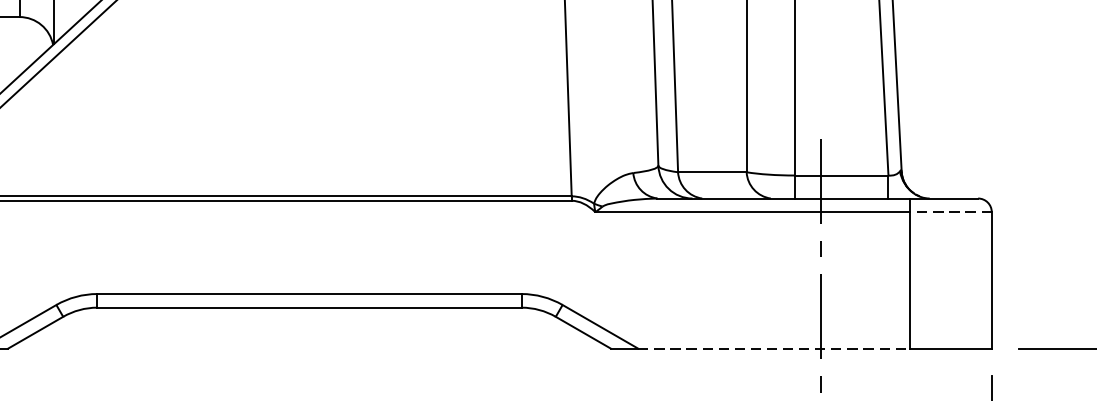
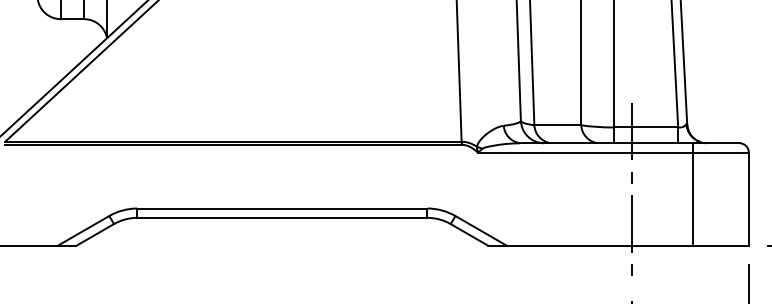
line: (950, 212) -> (720, 152), dashed -> solid
line: (773, 348) -> (599, 245), dashed -> solid

